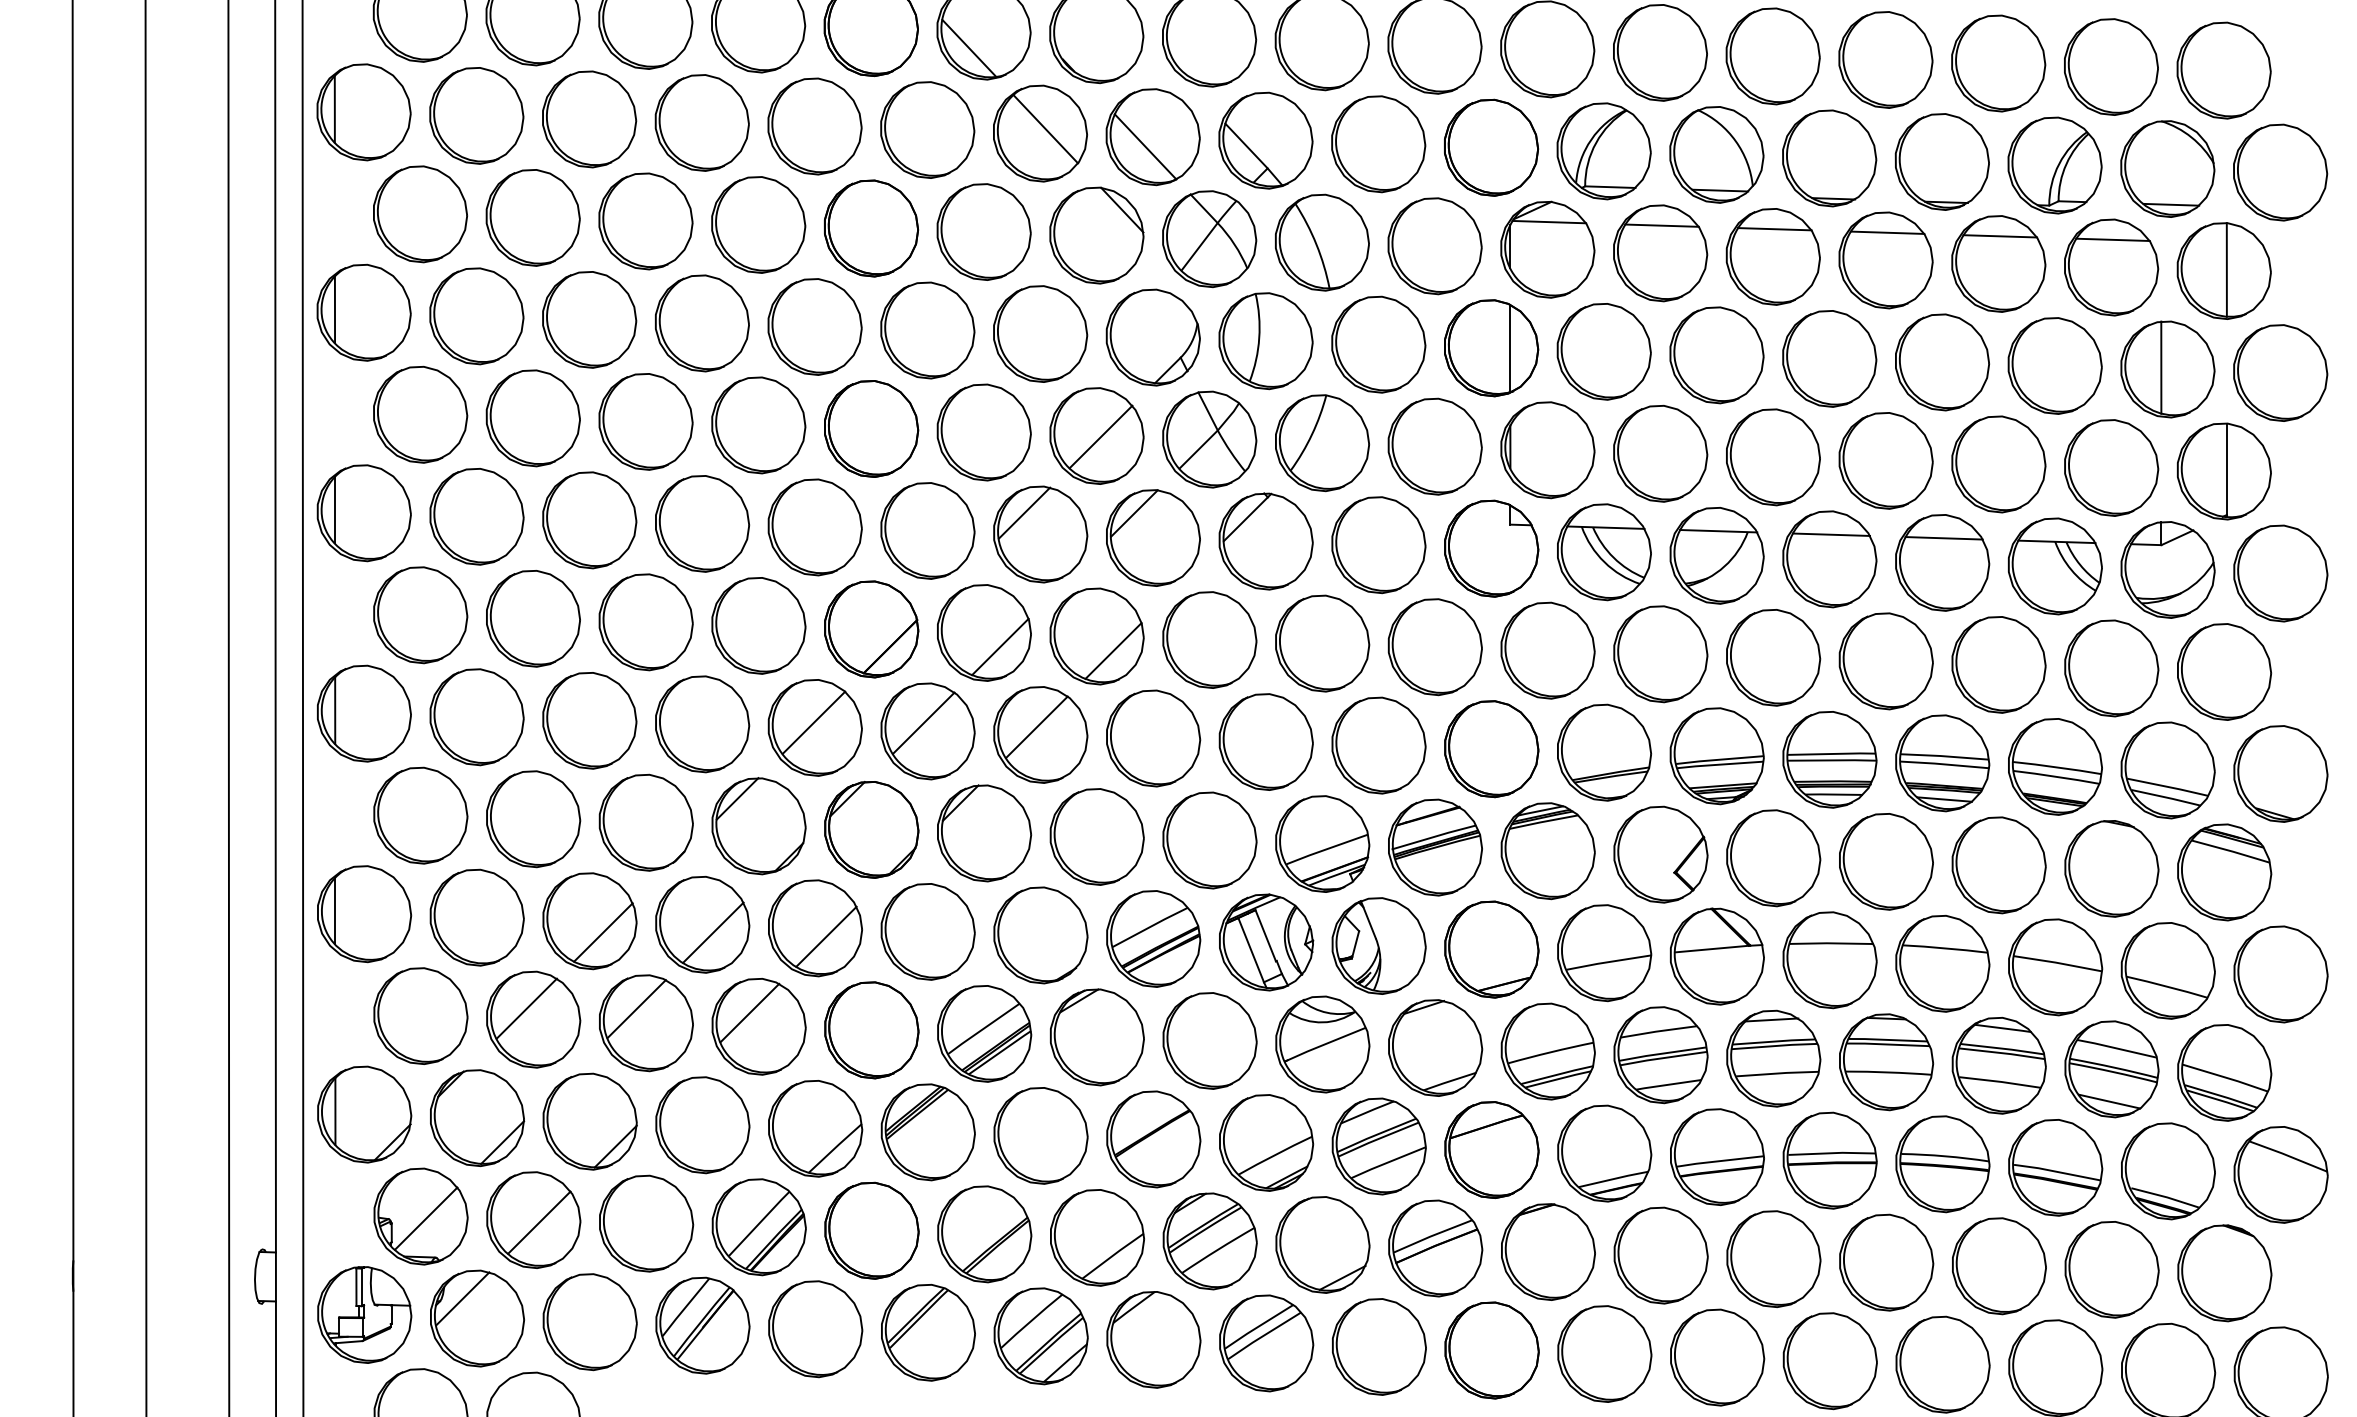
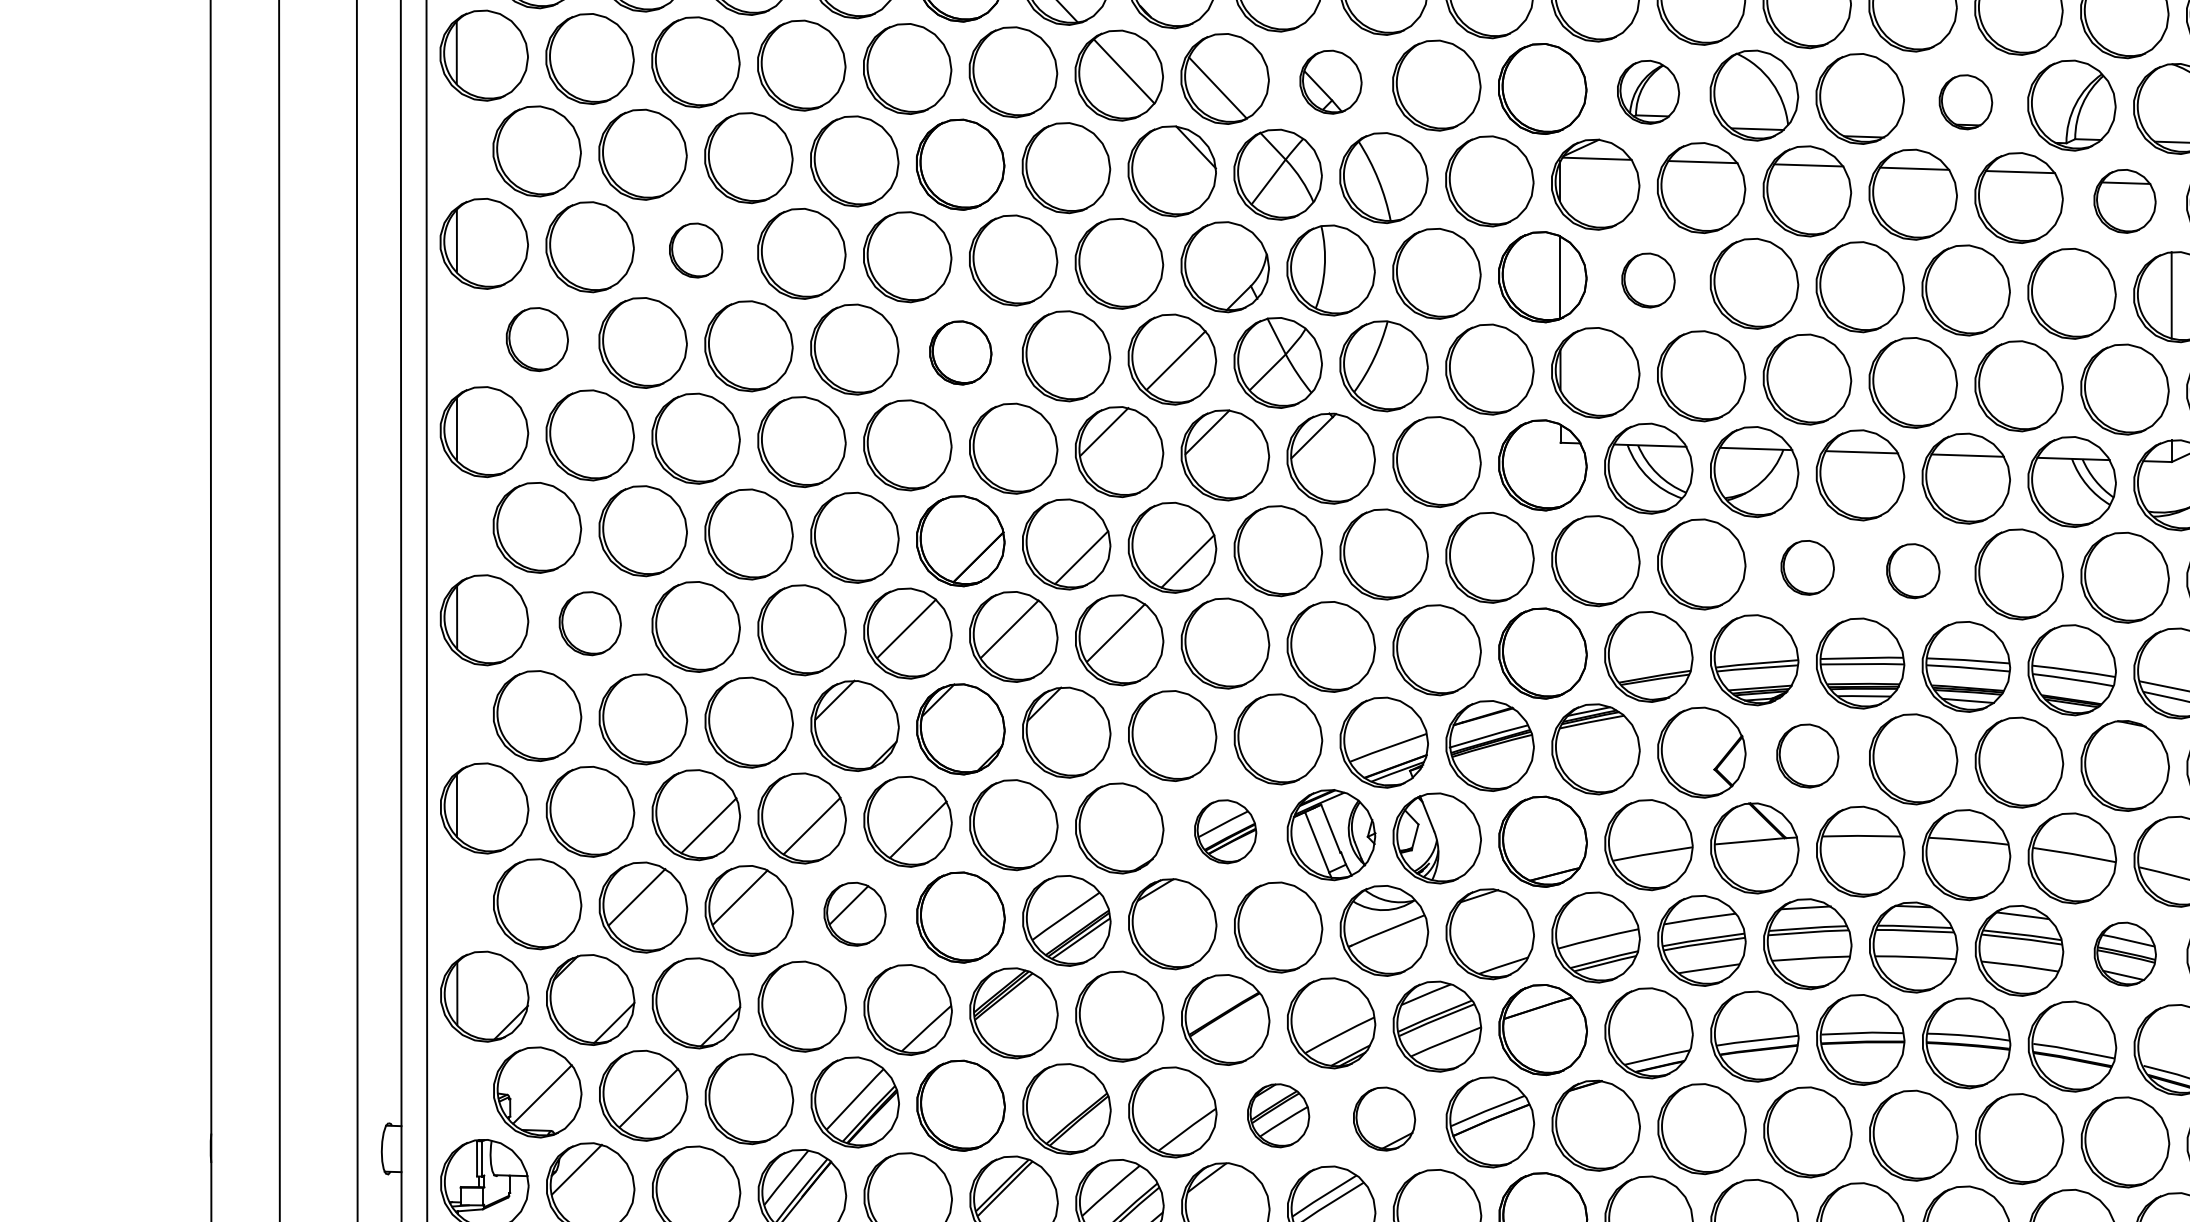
part: (1265, 140) -> (1330, 82), size x0.7
part: (1603, 151) -> (1647, 92), size x0.7
part: (1941, 161) -> (1965, 101), size x0.6
part: (2111, 267) -> (2124, 201), size x0.7
part: (589, 319) -> (695, 250), size x0.6
part: (1603, 351) -> (1647, 280), size x0.6
part: (420, 414) -> (537, 339), size x0.7
part: (871, 428) -> (960, 352), size x0.7
part: (1773, 657) -> (1807, 567), size x0.6
part: (1885, 661) -> (1912, 571), size x0.6
part: (476, 717) -> (589, 623), size x0.7
part: (1773, 858) -> (1807, 756), size x0.7
part: (1153, 938) -> (1225, 831), size x0.7
part: (758, 1026) -> (854, 913), size x0.7
part: (2111, 1069) -> (2124, 954), size x0.7
part: (1209, 1241) -> (1278, 1115), size x0.7
part: (1322, 1244) -> (1384, 1118), size x0.7

